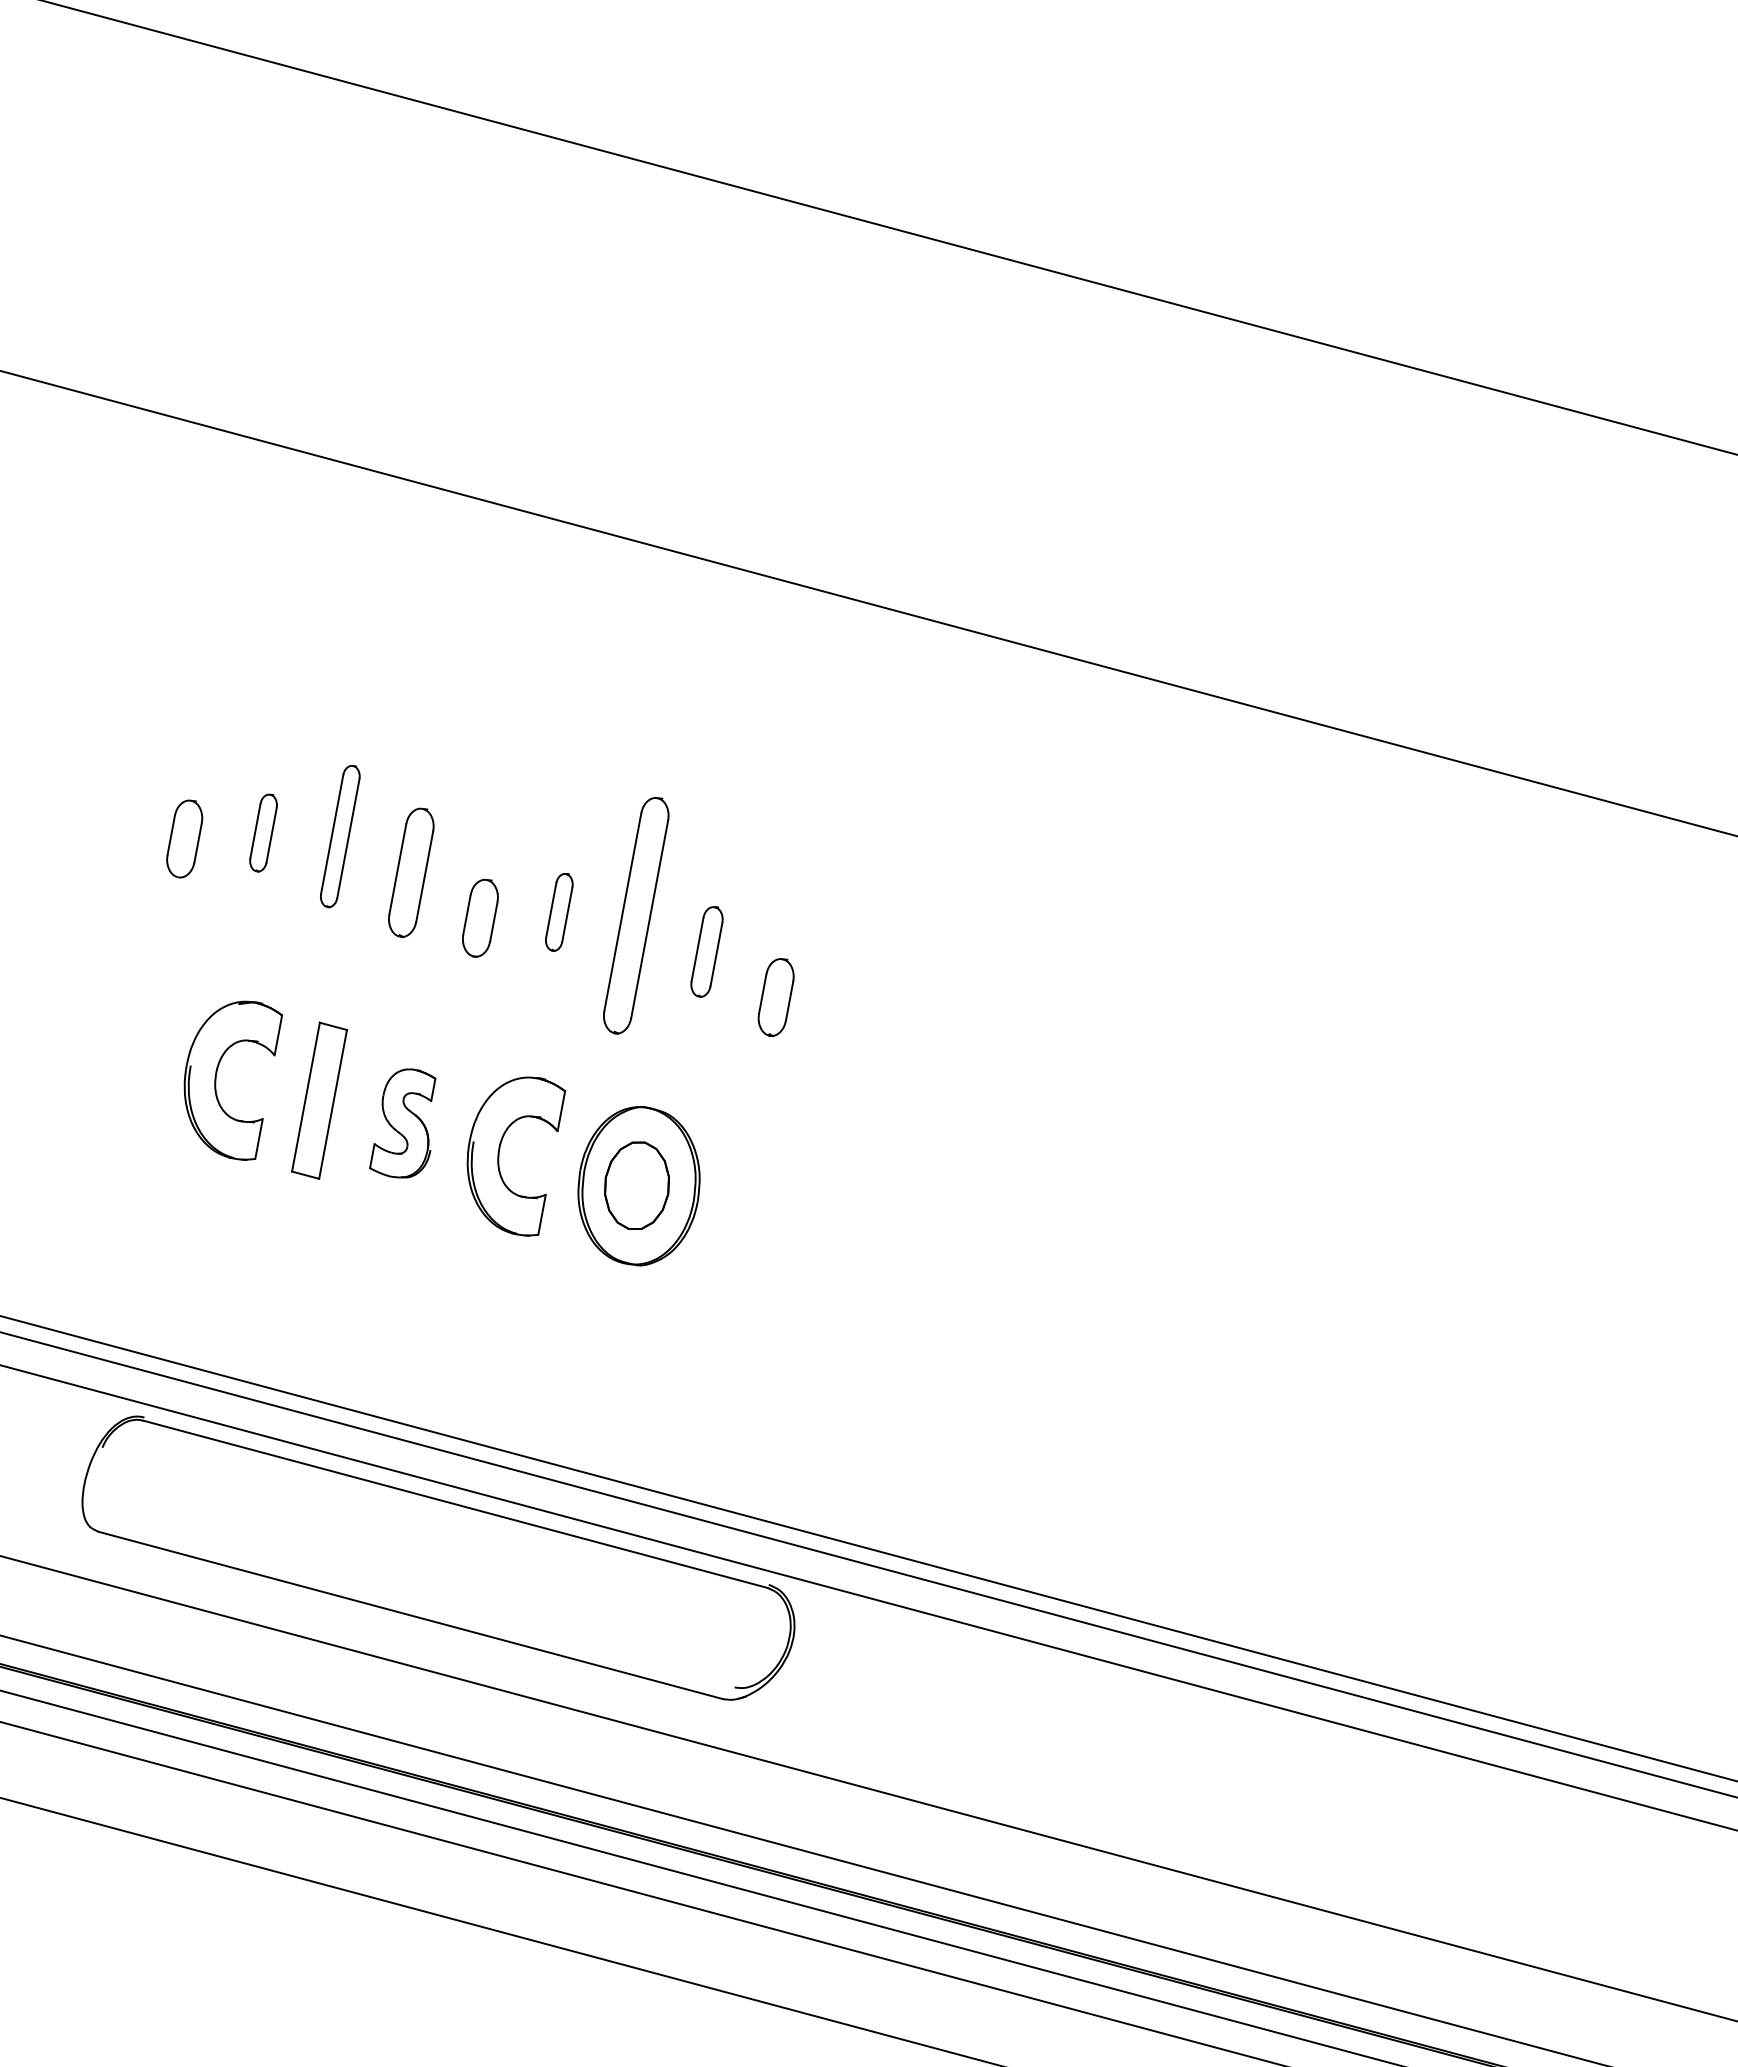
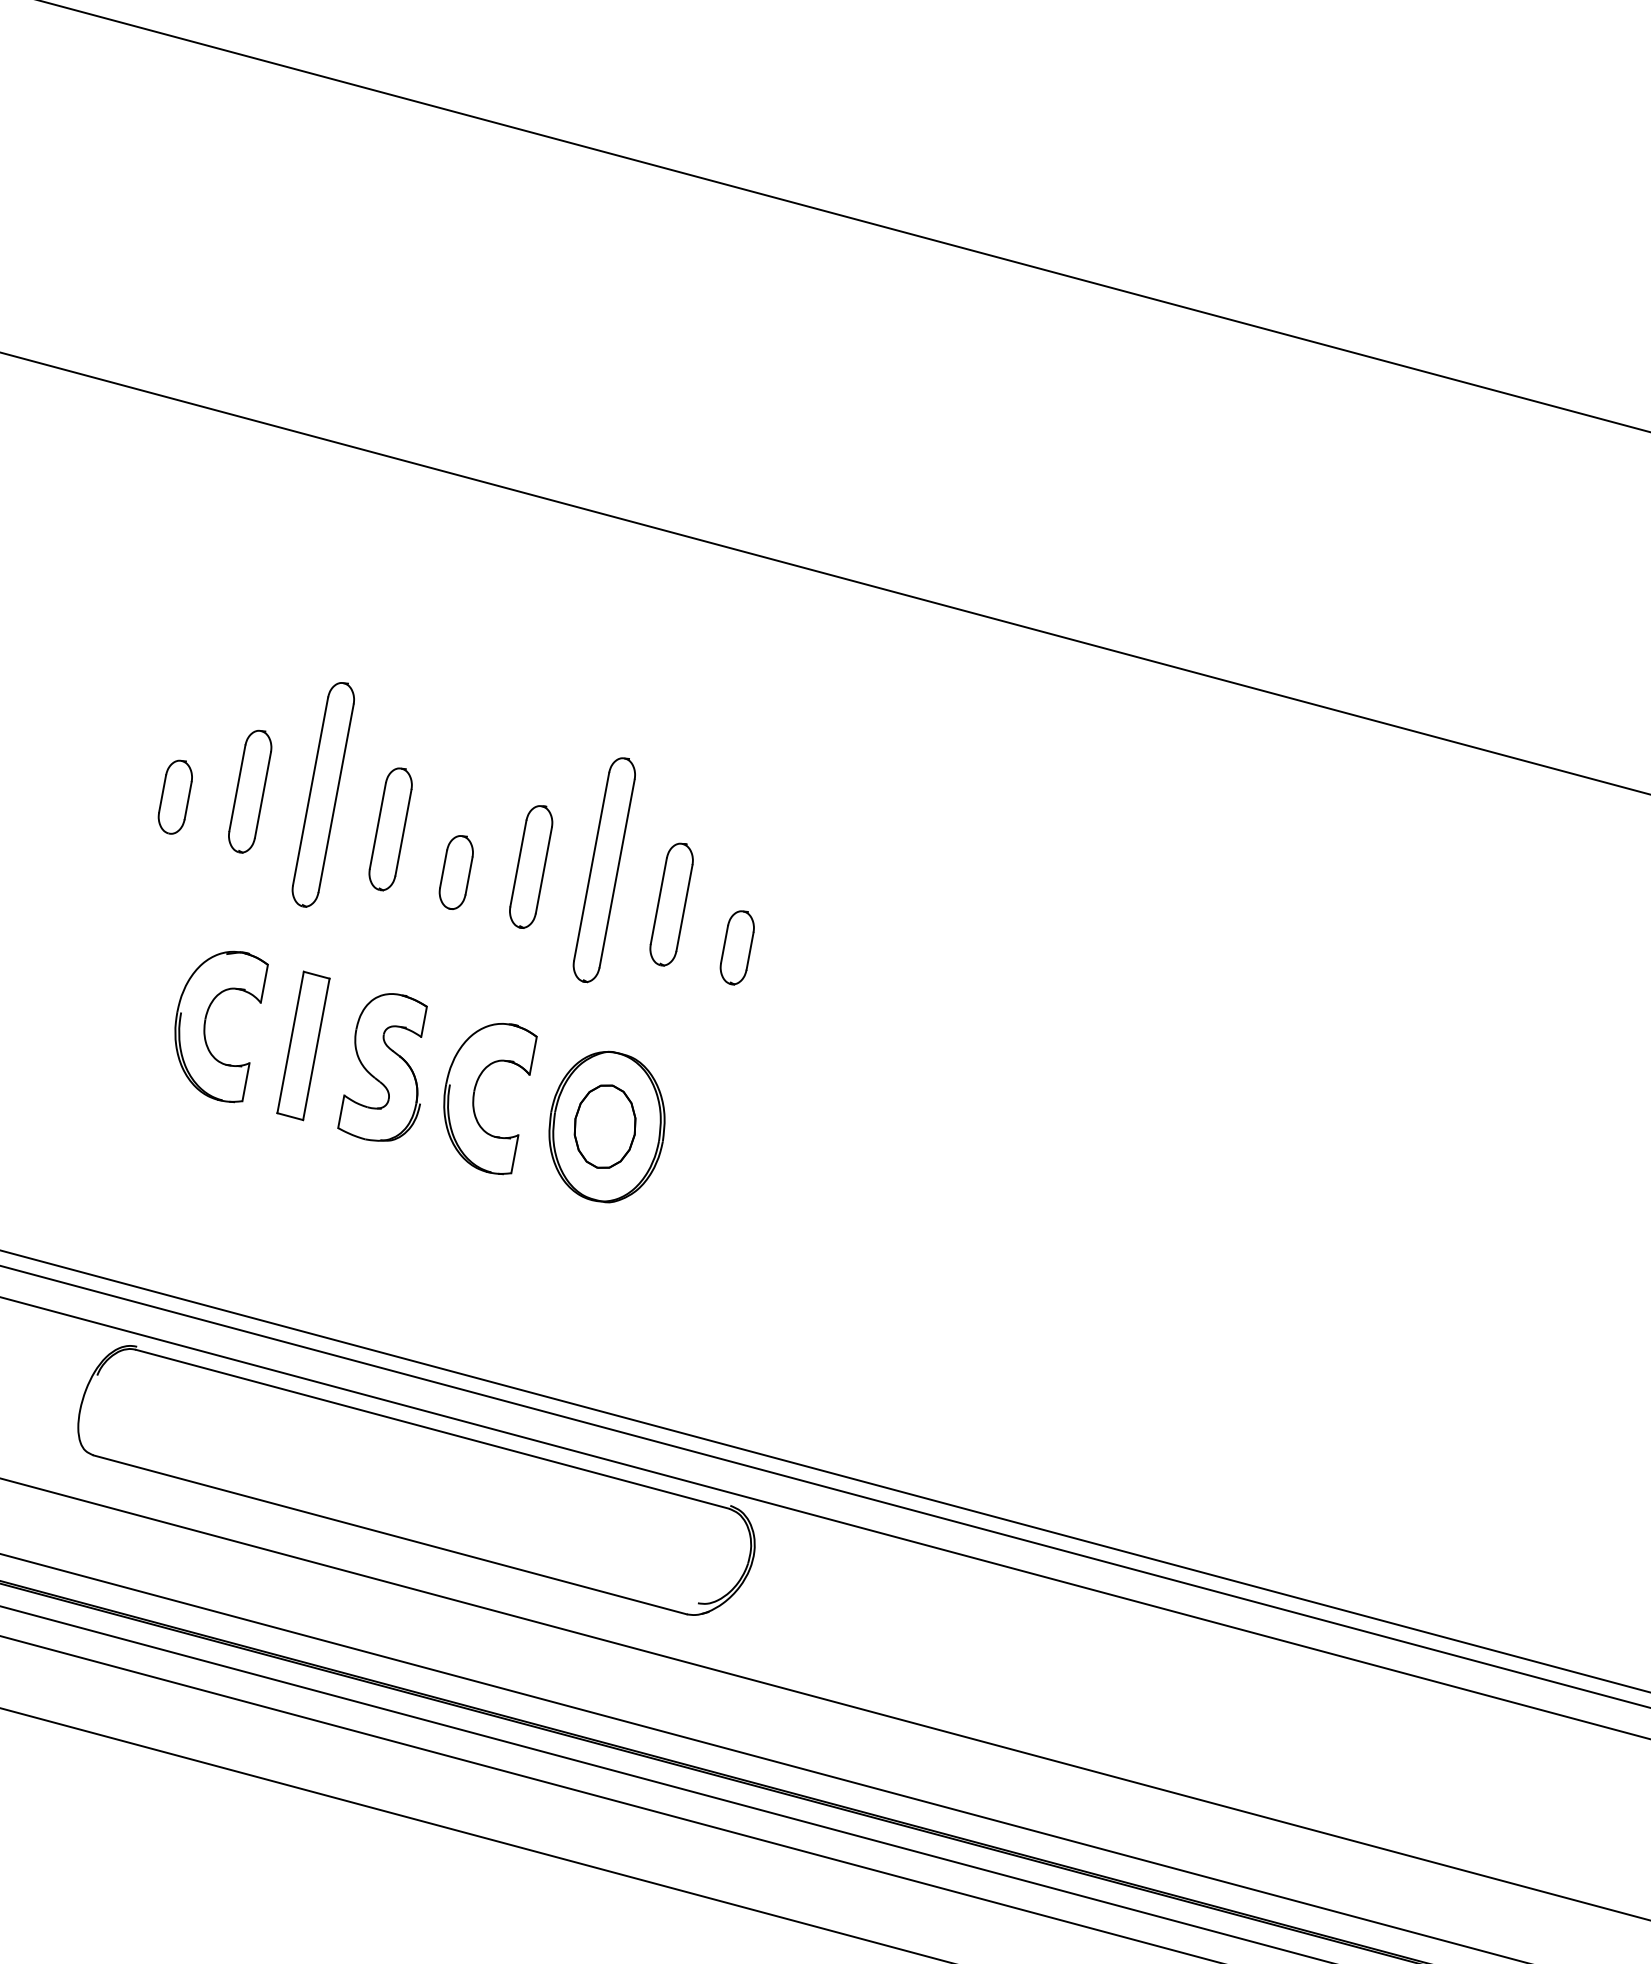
part: (263, 832) -> (250, 791), size x1.67
part: (339, 836) -> (322, 794), size x1.67
part: (559, 911) -> (531, 866), size x1.67
part: (706, 951) -> (671, 904), size x1.43
part: (402, 1123) -> (382, 1067), size x1.43

